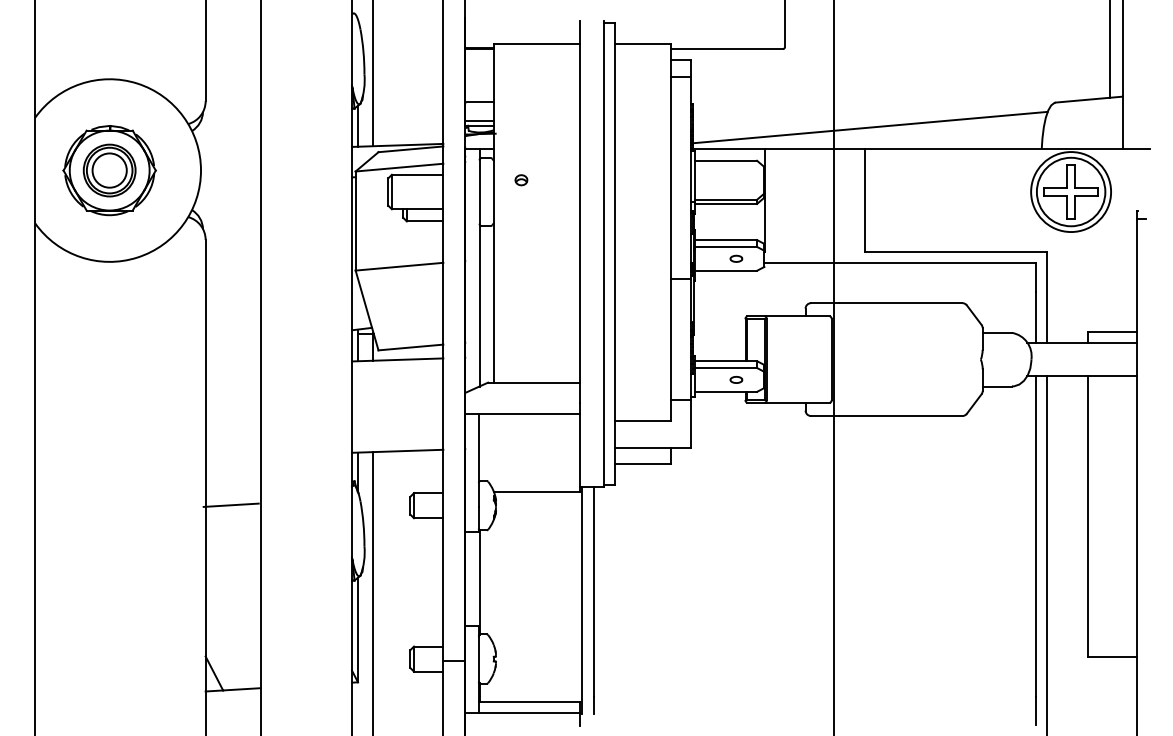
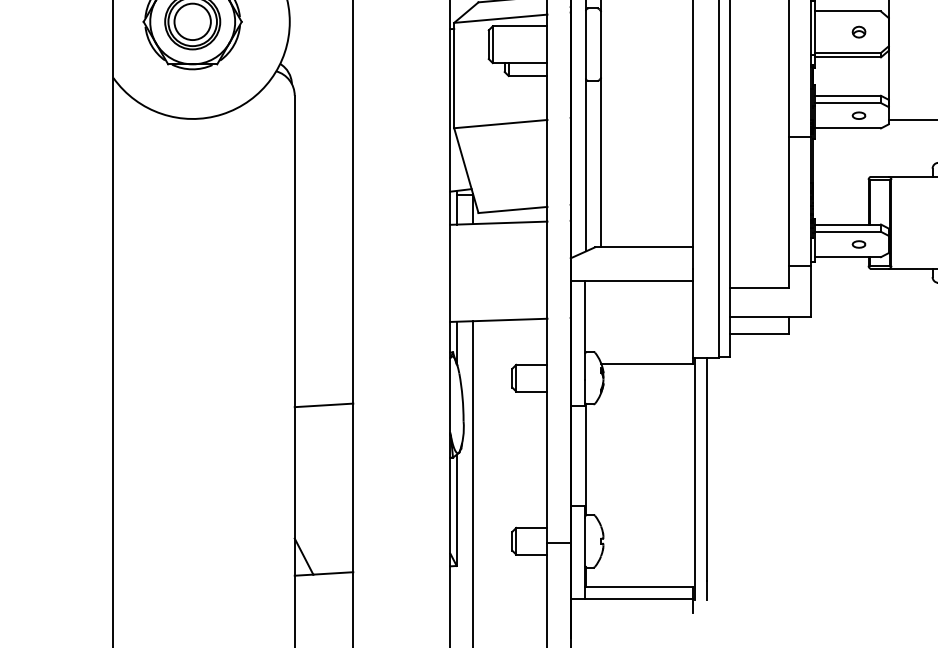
part: (521, 180) -> (859, 32), moved
line: (230, 504) -> (323, 404), moved

